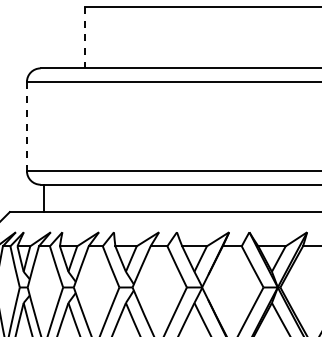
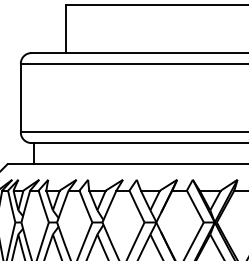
line: (85, 37) -> (66, 29), dashed -> solid
line: (26, 127) -> (20, 98), dashed -> solid

